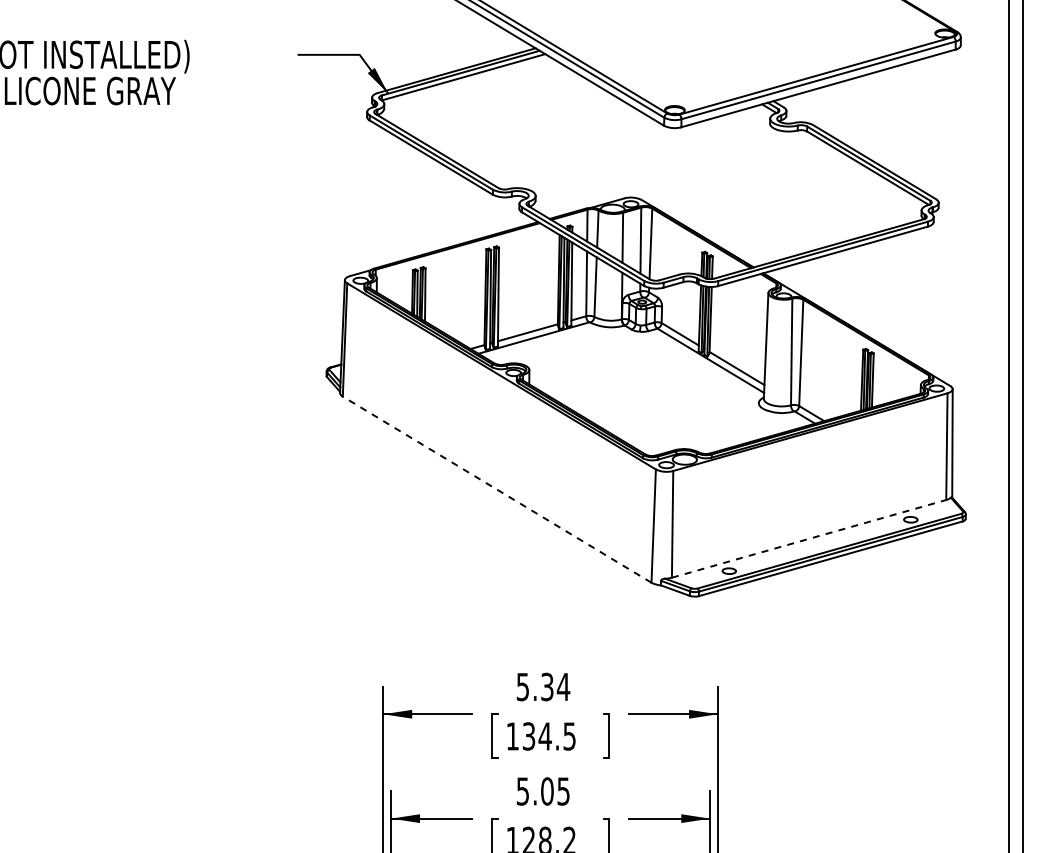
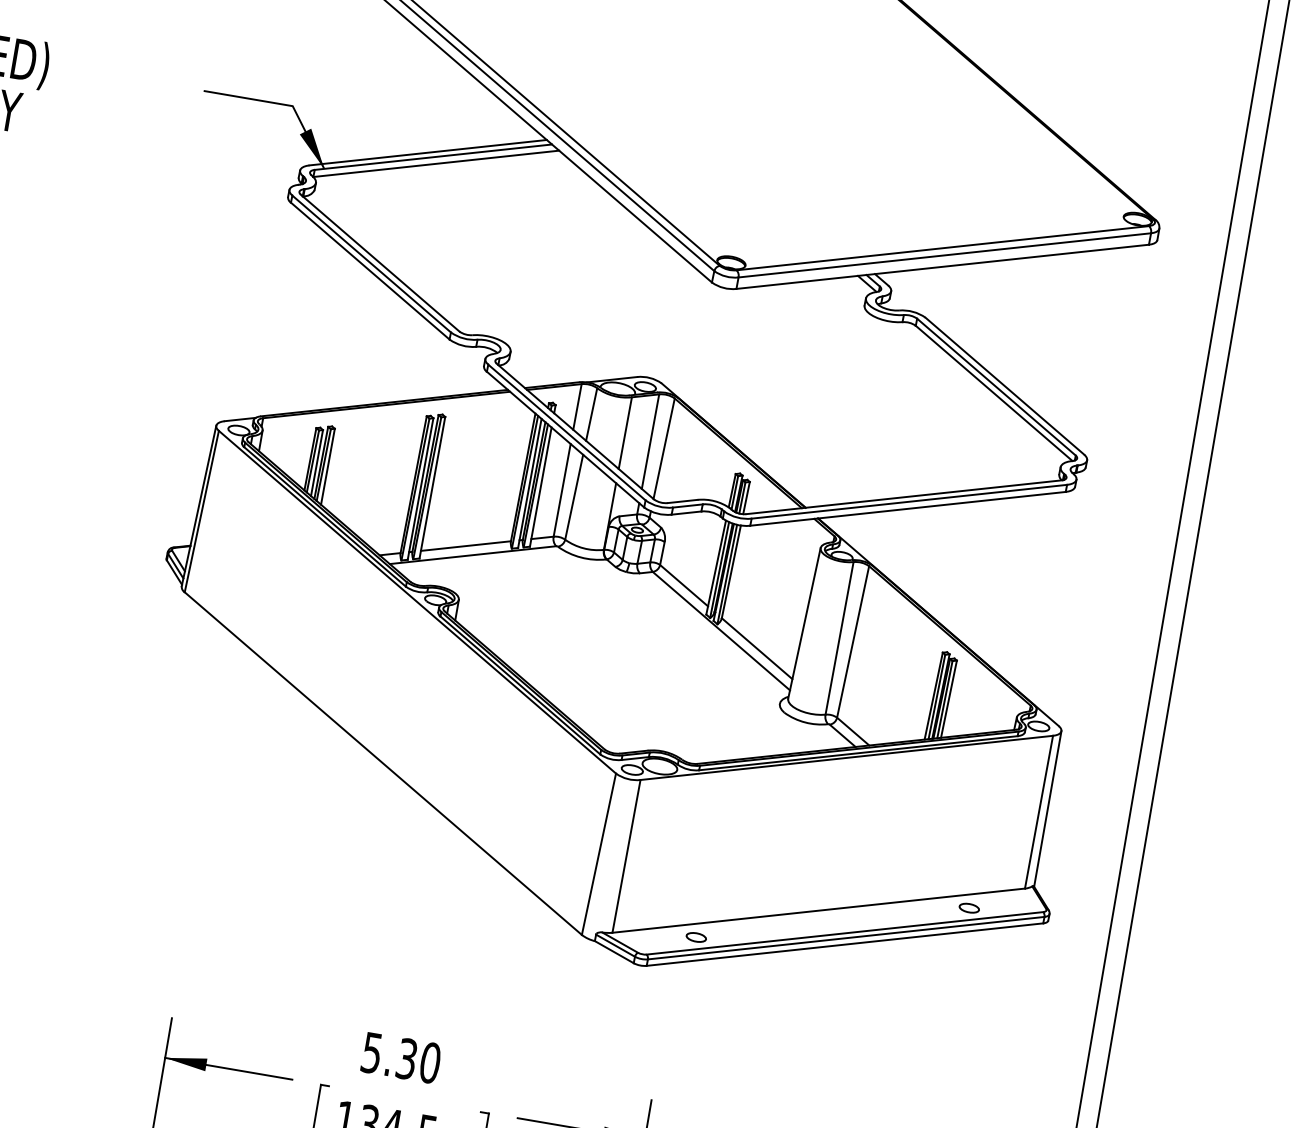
line: (496, 489) -> (382, 763), dashed -> solid
line: (809, 538) -> (819, 910), dashed -> solid
text: (563, 686) -> (430, 1062), 5.34 -> 5.30

